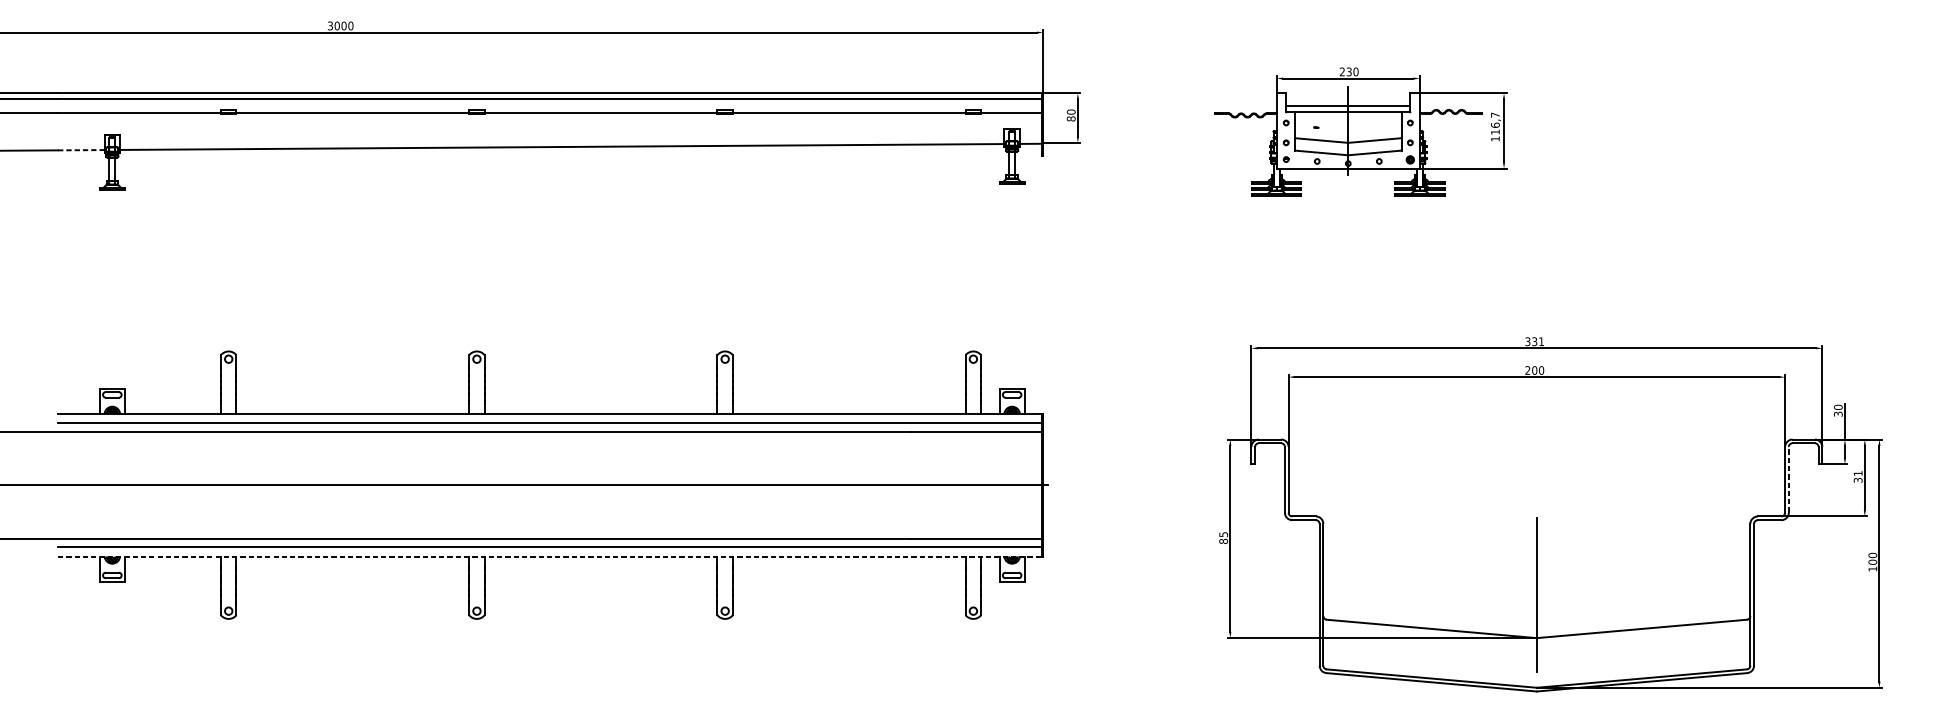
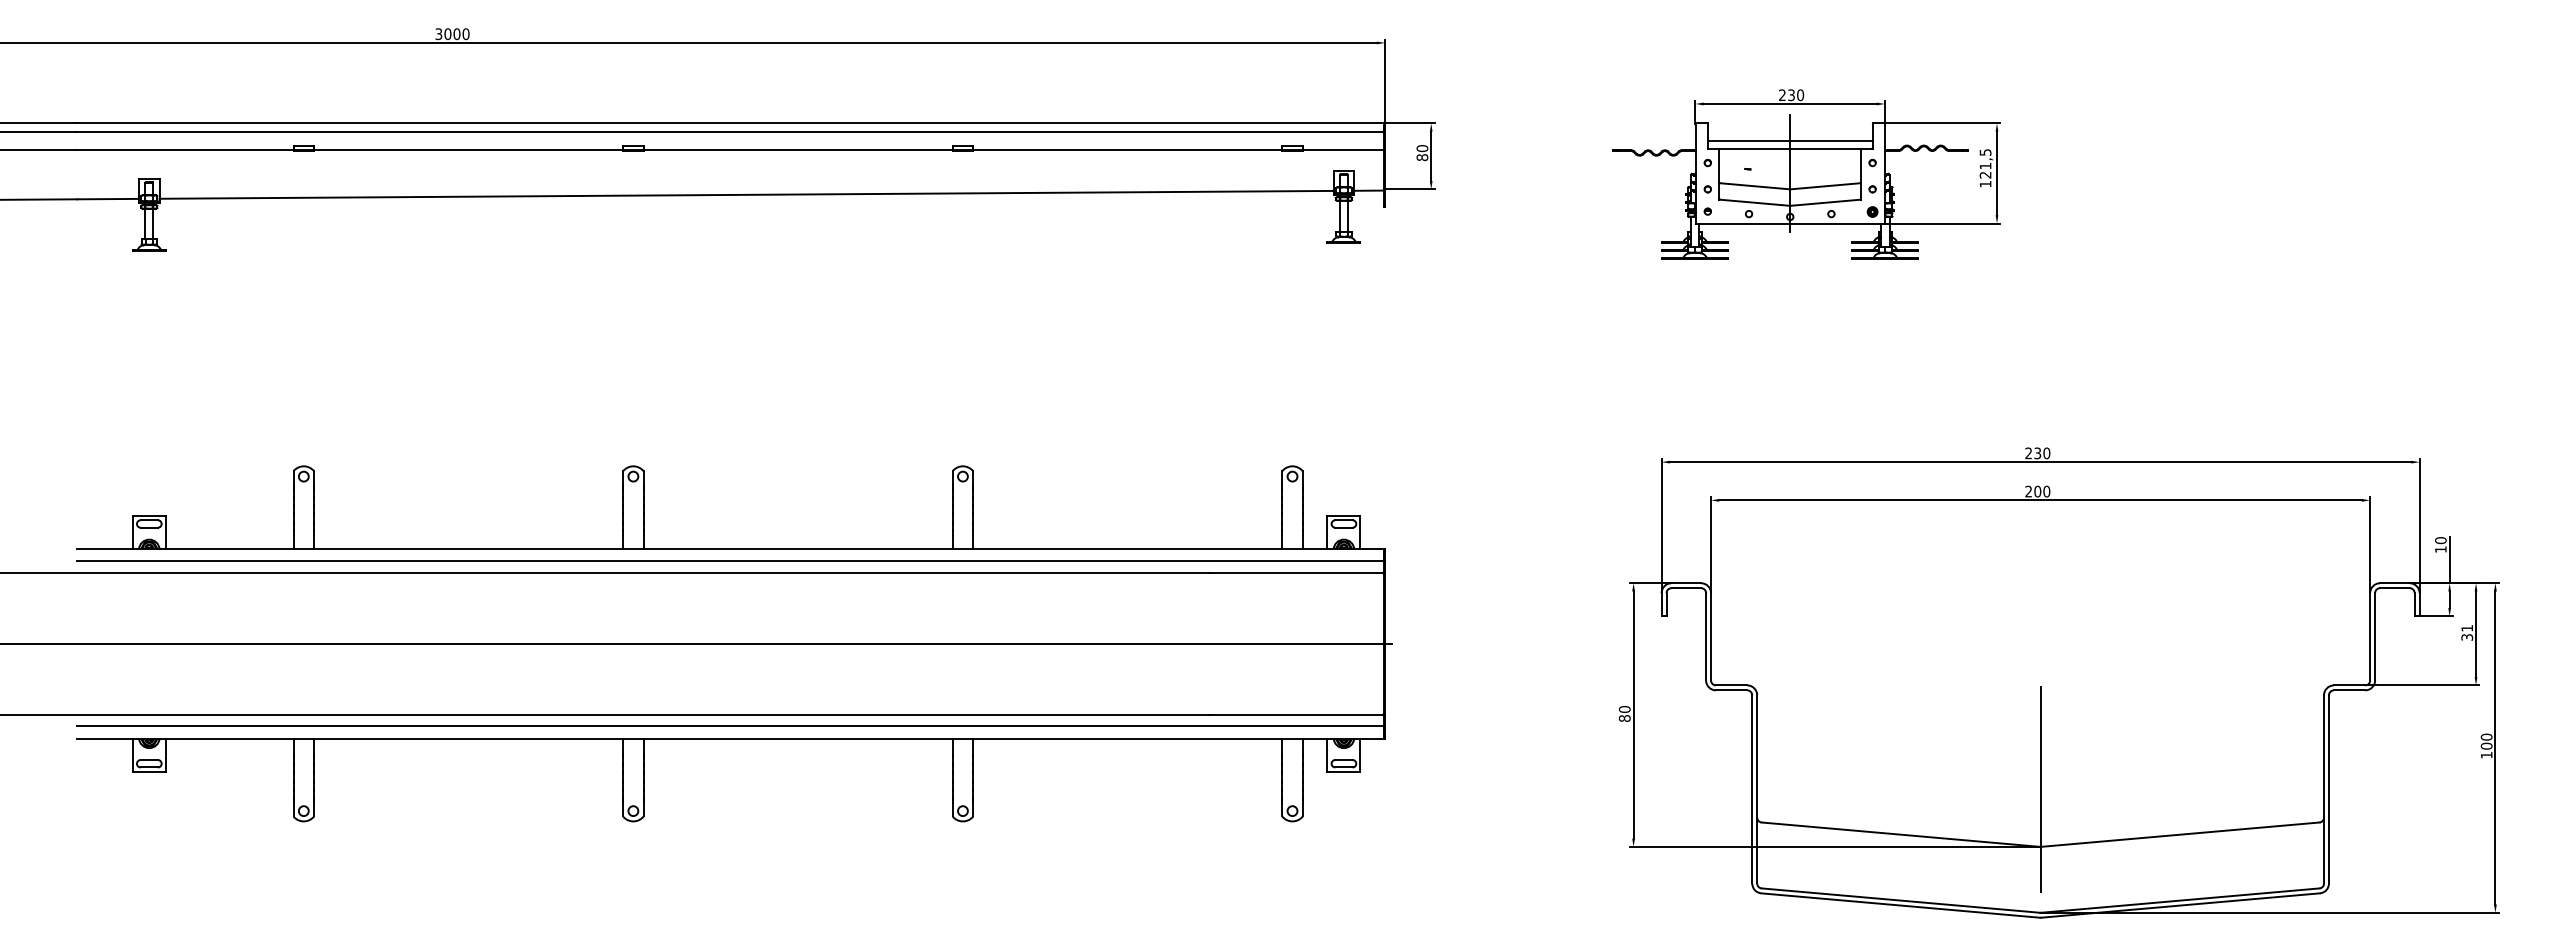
text: (1495, 123) -> (1985, 163), 116,7 -> 121,5
line: (81, 150) -> (108, 199), dashed -> solid
text: (1534, 341) -> (2037, 453), 331 -> 230
text: (1838, 414) -> (2440, 549), 30 -> 10
line: (1789, 479) -> (2375, 636), dashed -> solid
text: (1223, 534) -> (1624, 709), 85 -> 80
line: (550, 556) -> (730, 738), dashed -> solid

